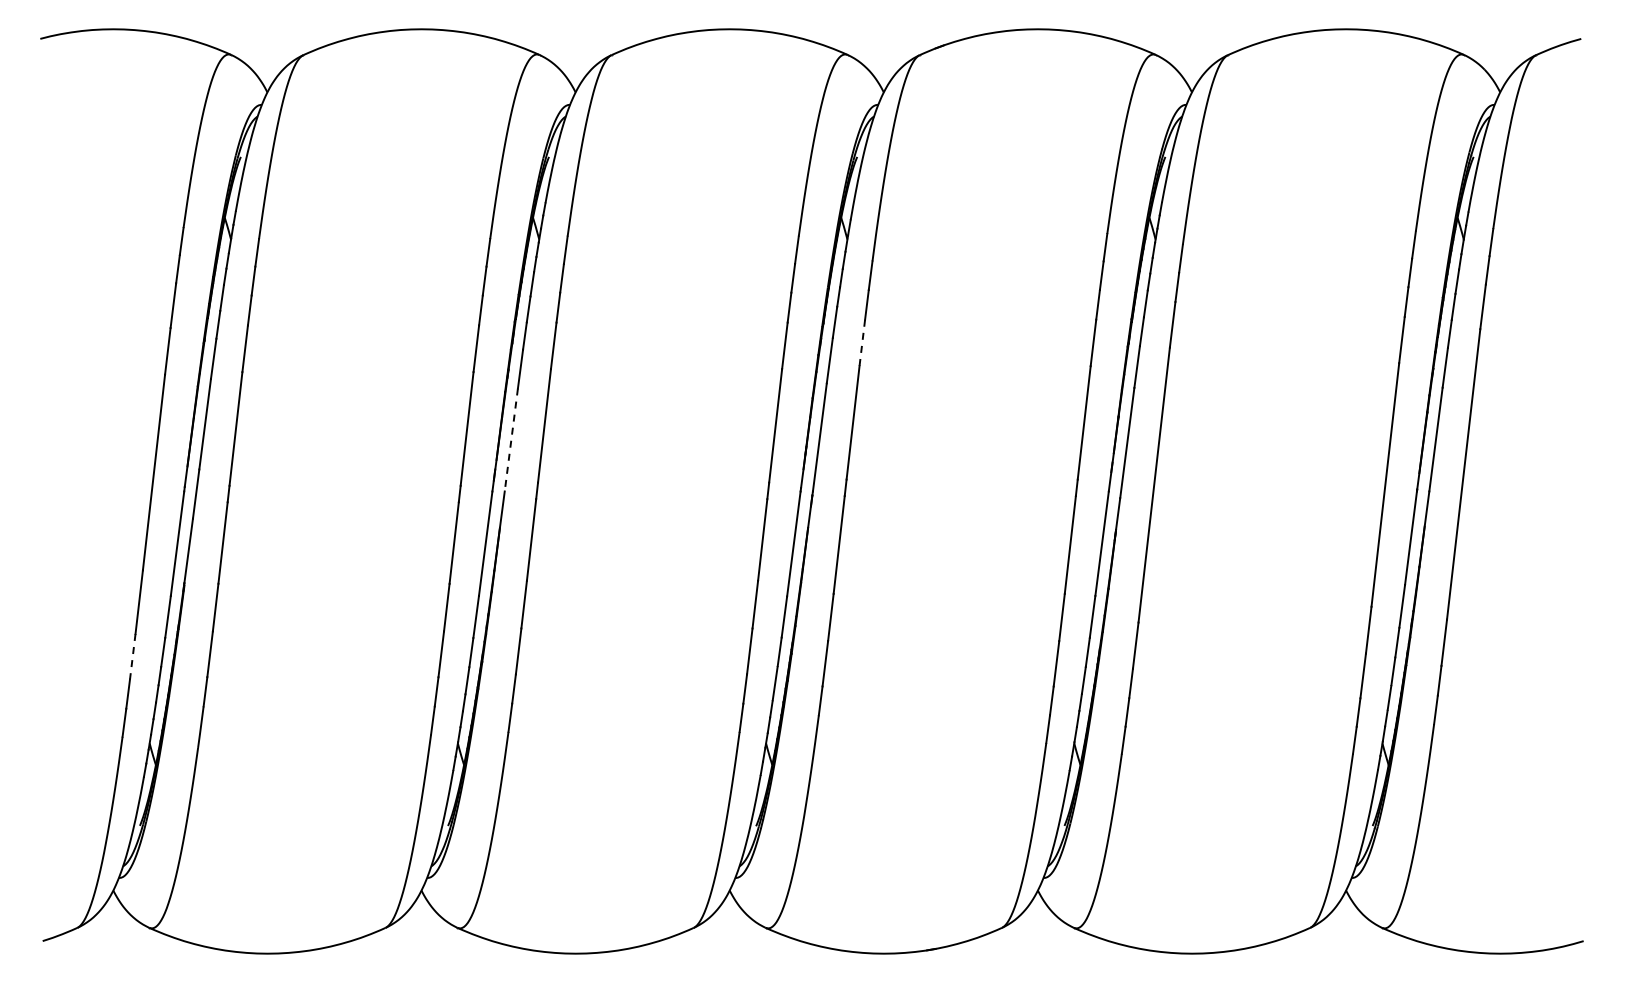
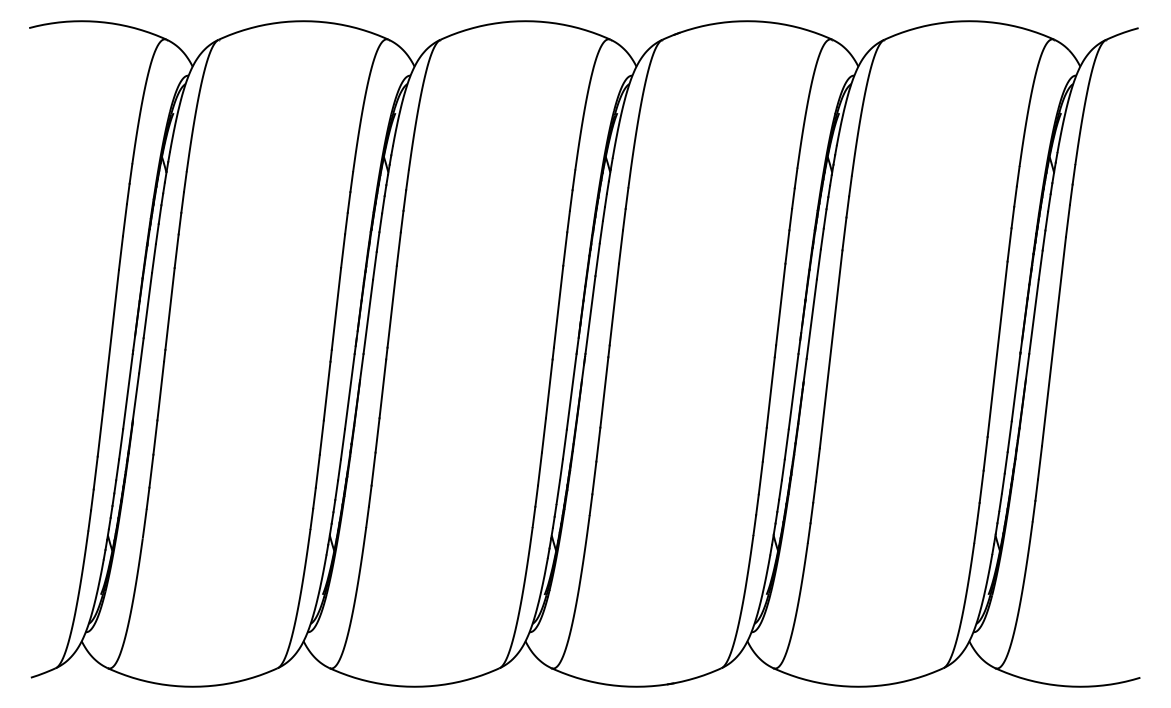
line: (862, 343) -> (621, 247), dashed -> solid
line: (511, 440) -> (368, 317), dashed -> solid
line: (132, 657) -> (95, 473), dashed -> solid

